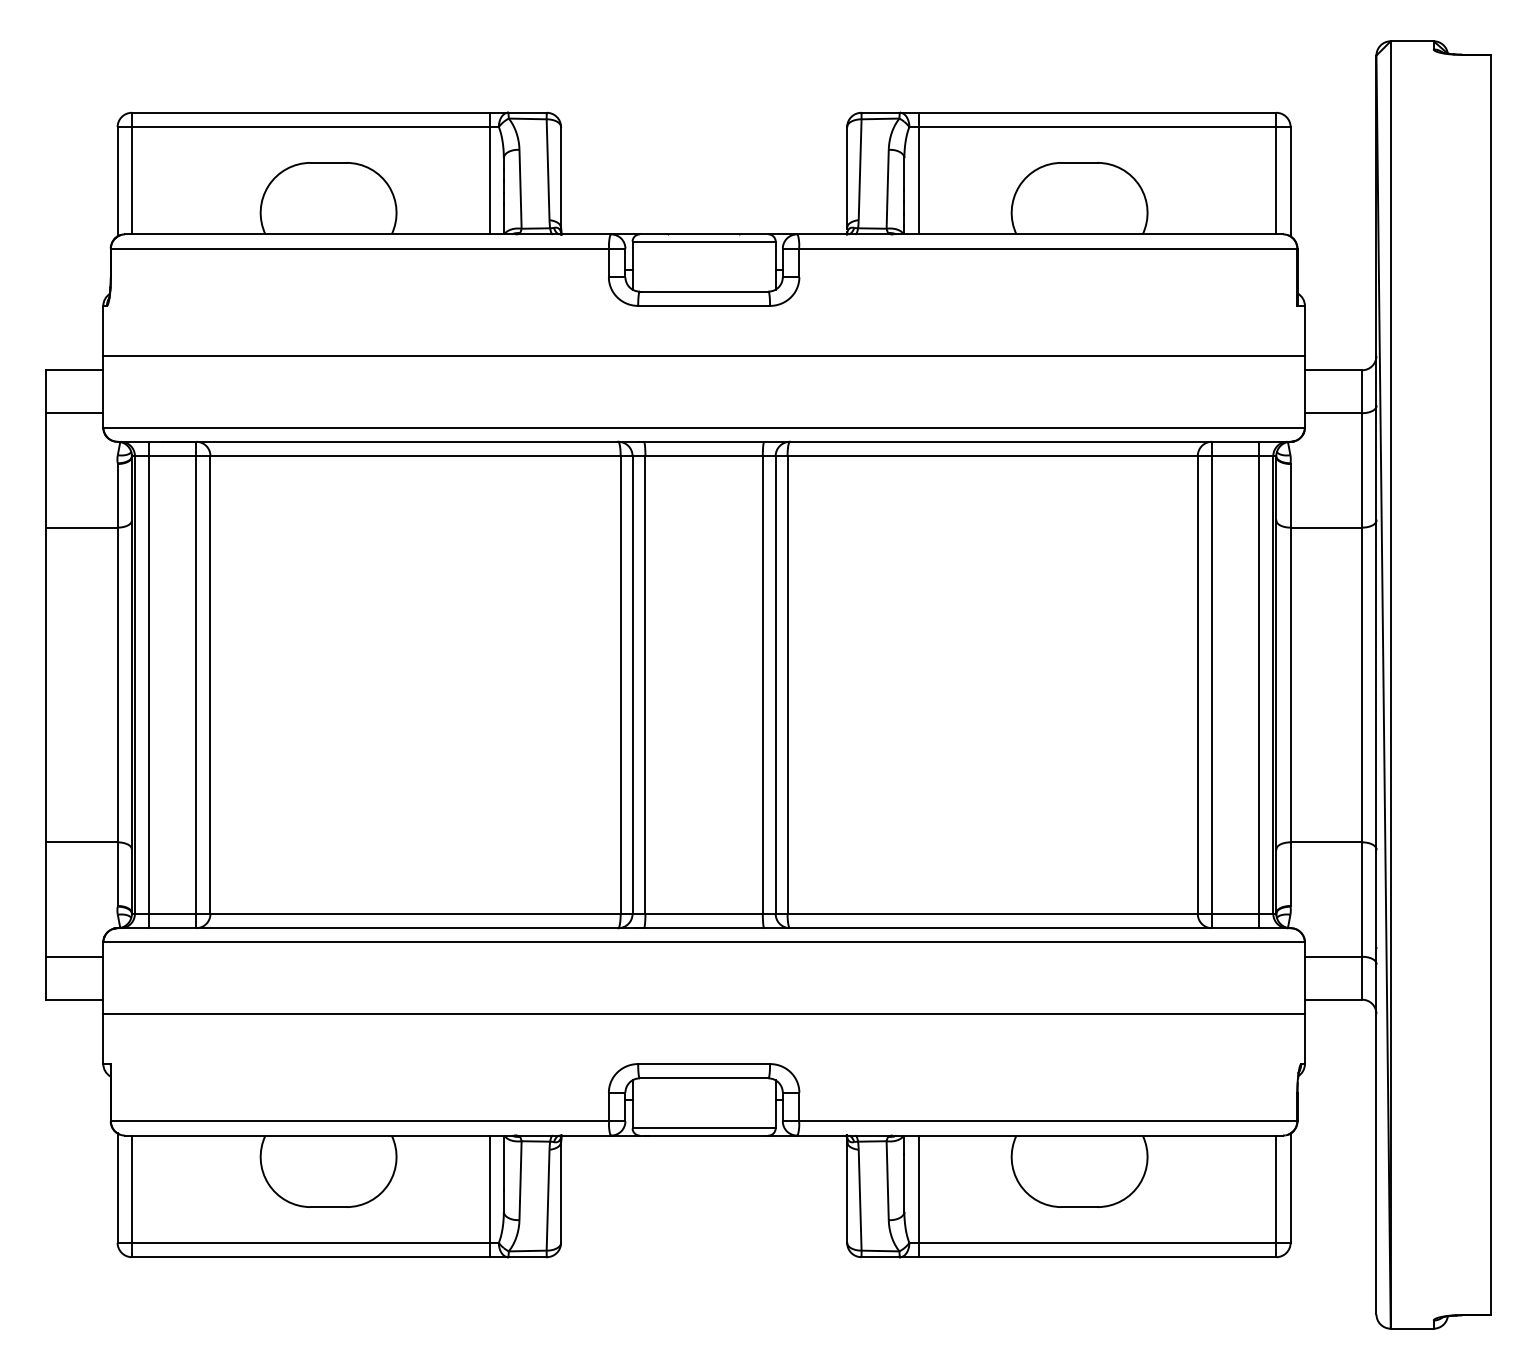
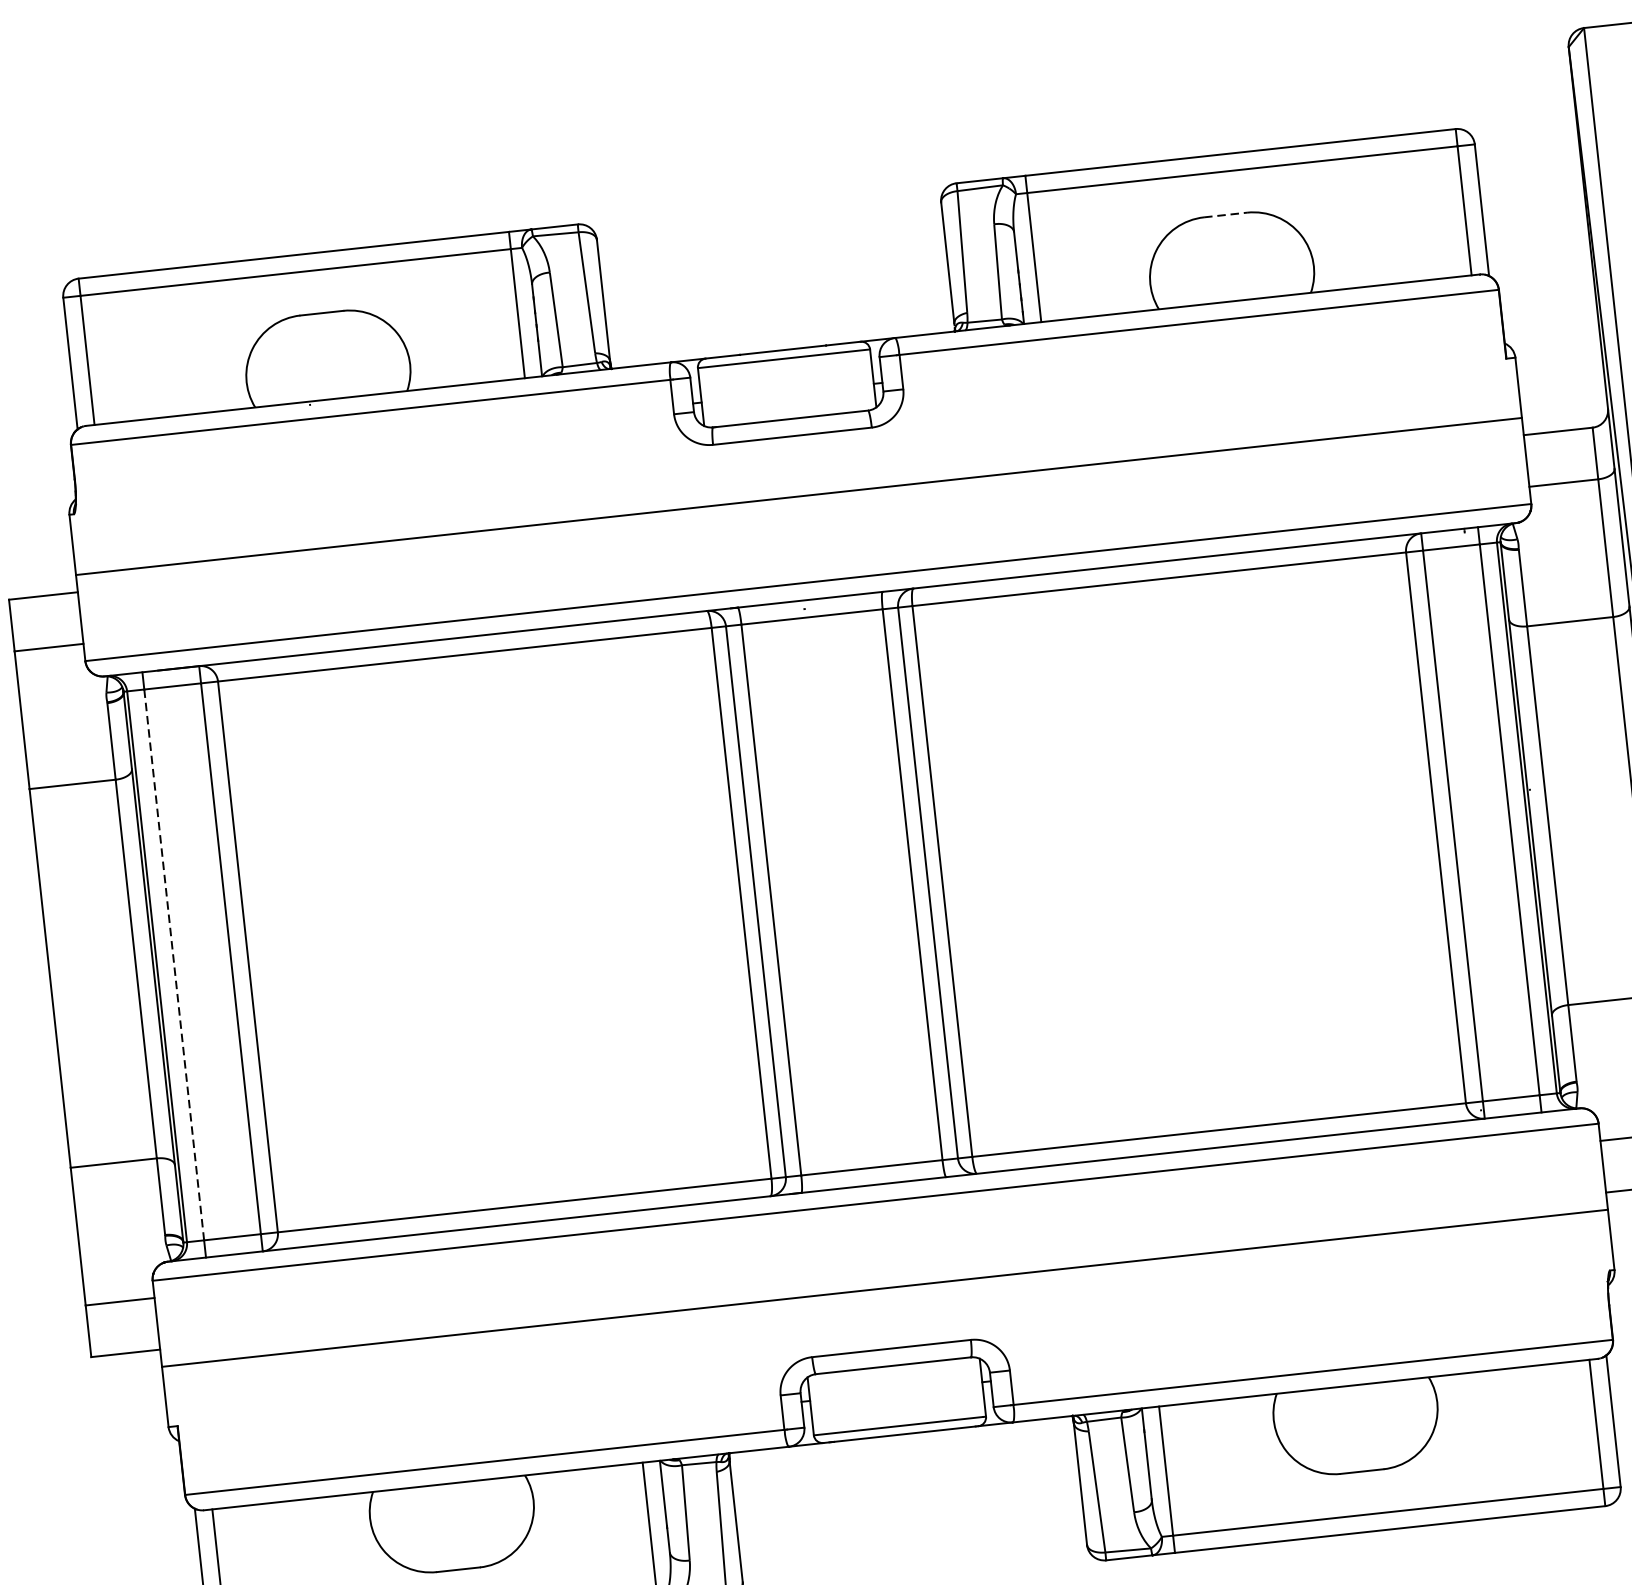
line: (1079, 162) -> (1225, 214), solid -> dashed
line: (149, 685) -> (174, 965), solid -> dashed

